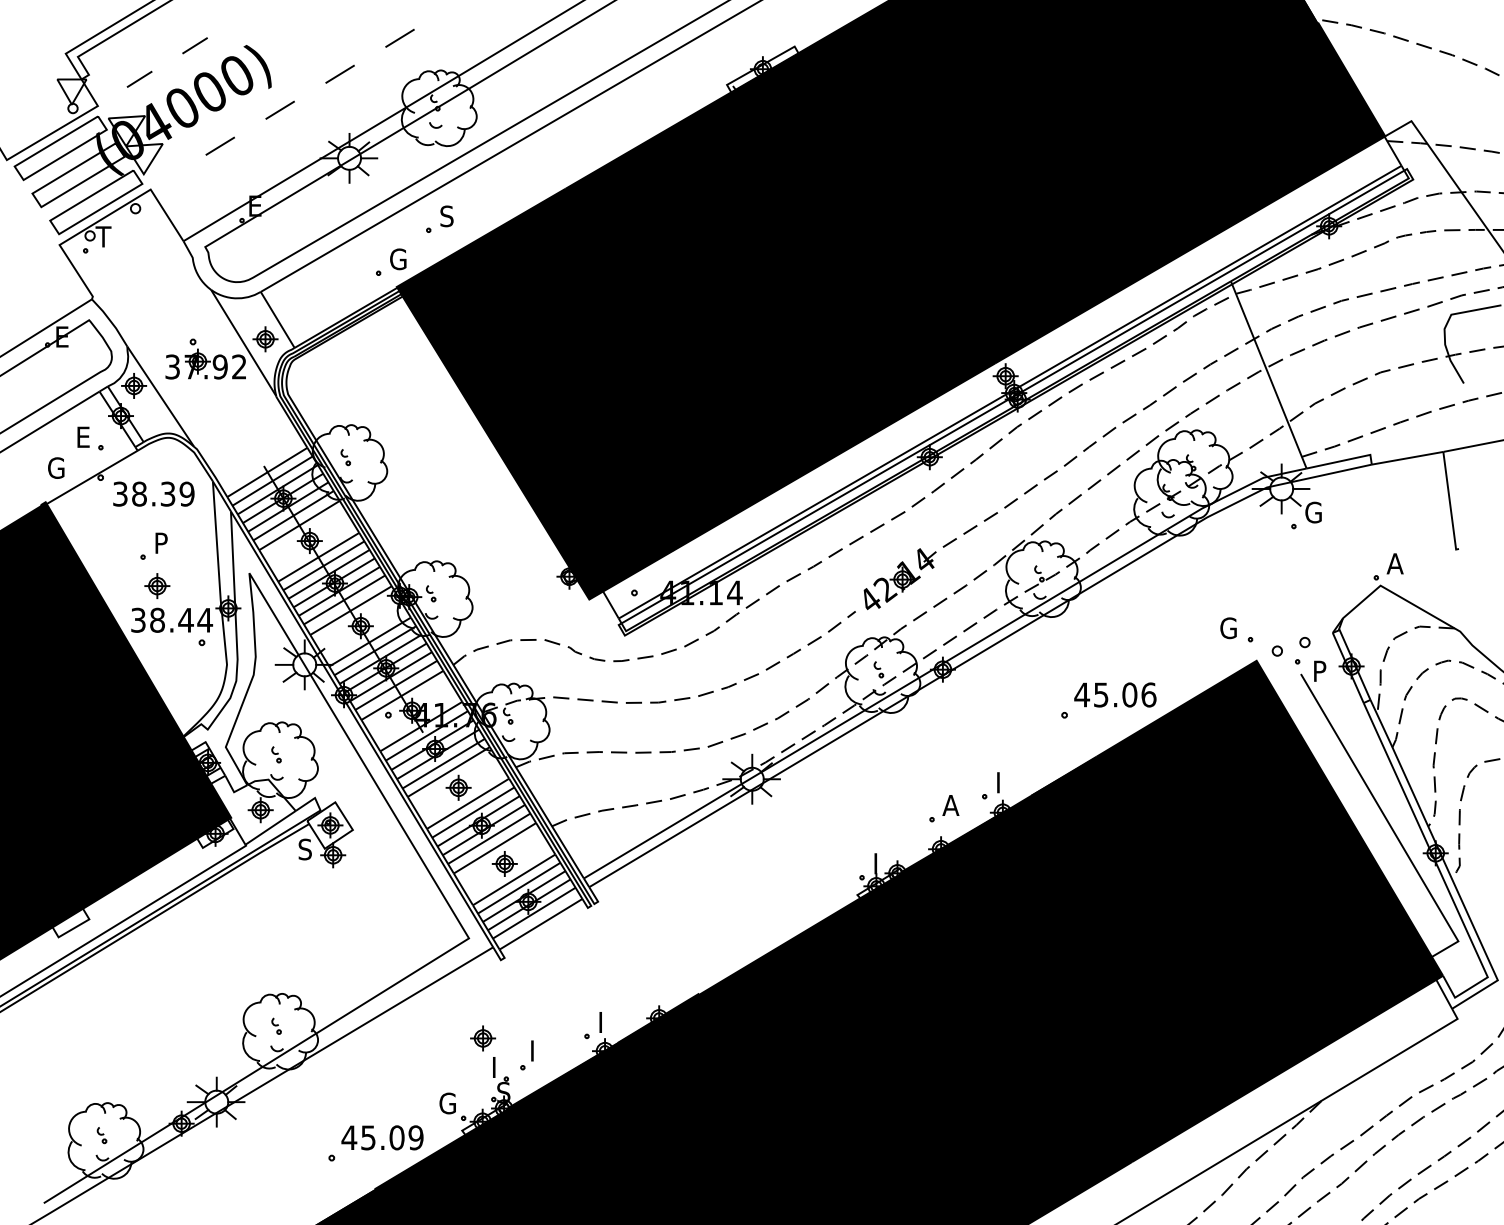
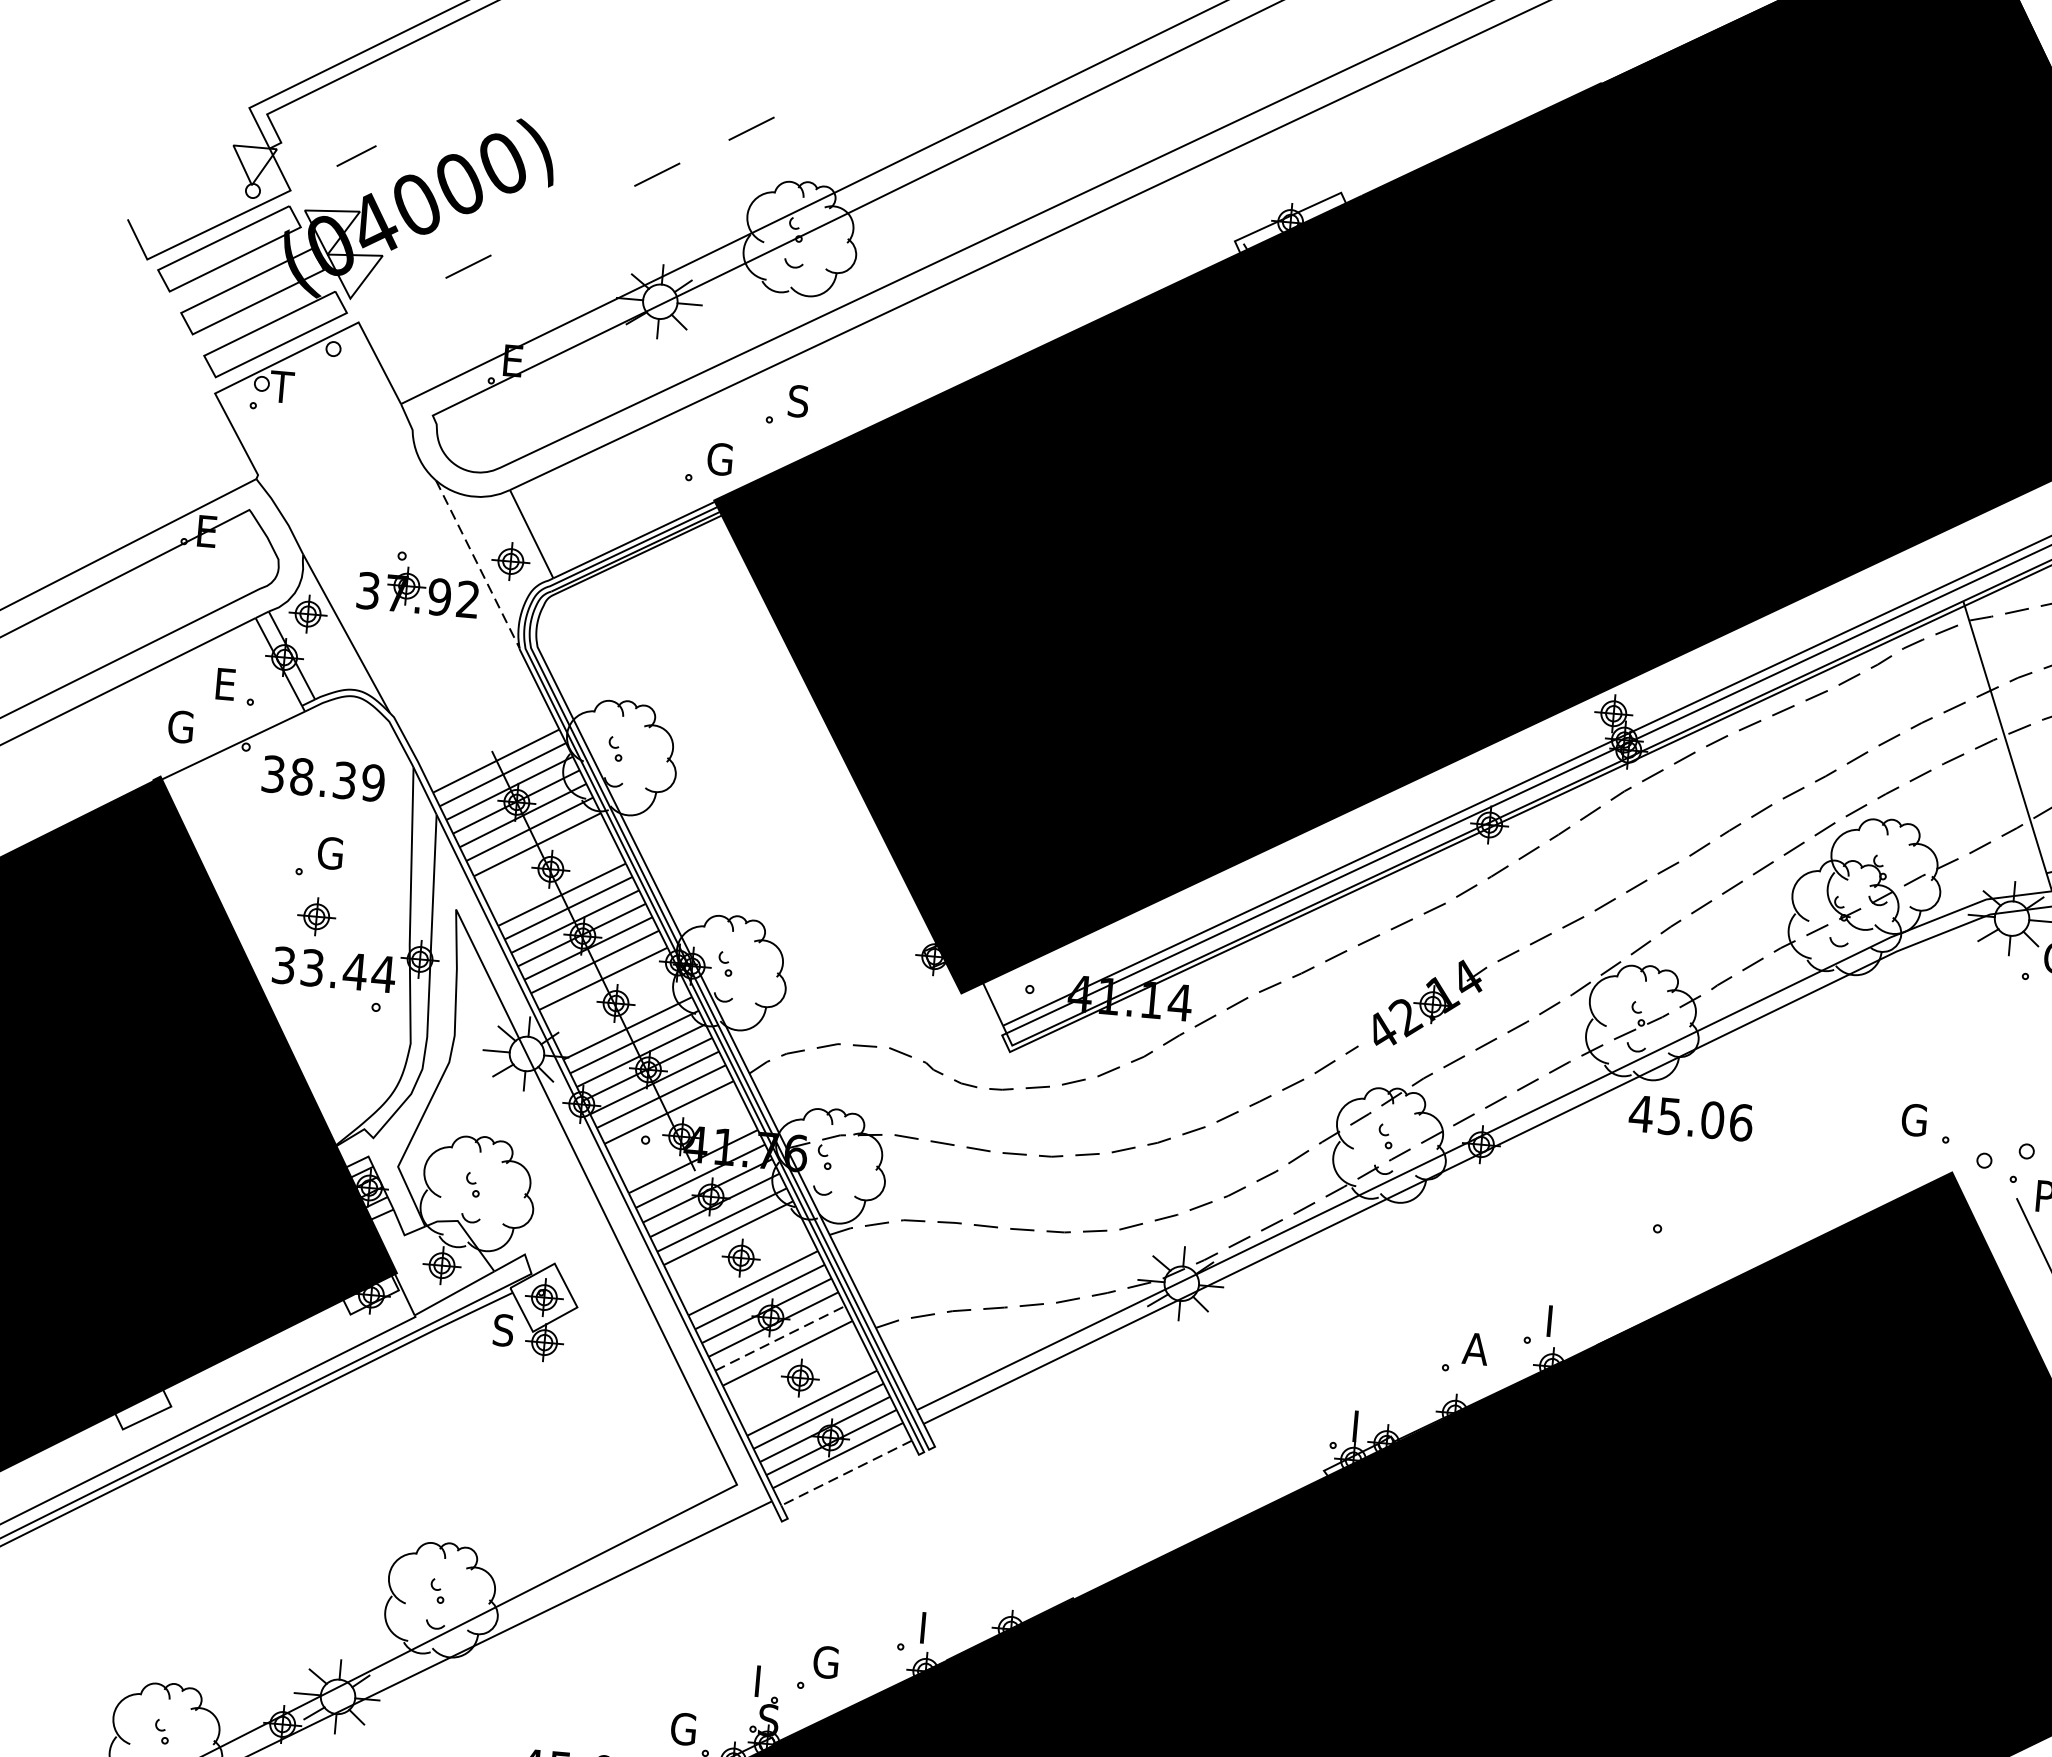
line: (194, 45) -> (443, 112), removed
line: (279, 109) -> (561, 219), removed
line: (243, 343) -> (477, 564), solid -> dashed
text: (162, 543) -> (329, 853), P -> G
text: (157, 619) -> (312, 966), 38.44 -> 33.44
text: (1115, 694) -> (1691, 1117), moved
line: (489, 838) -> (780, 1337), solid -> dashed
line: (541, 924) -> (847, 1473), solid -> dashed
part: (483, 1038) -> (745, 1636), removed
text: (538, 1050) -> (826, 1661), I -> G

